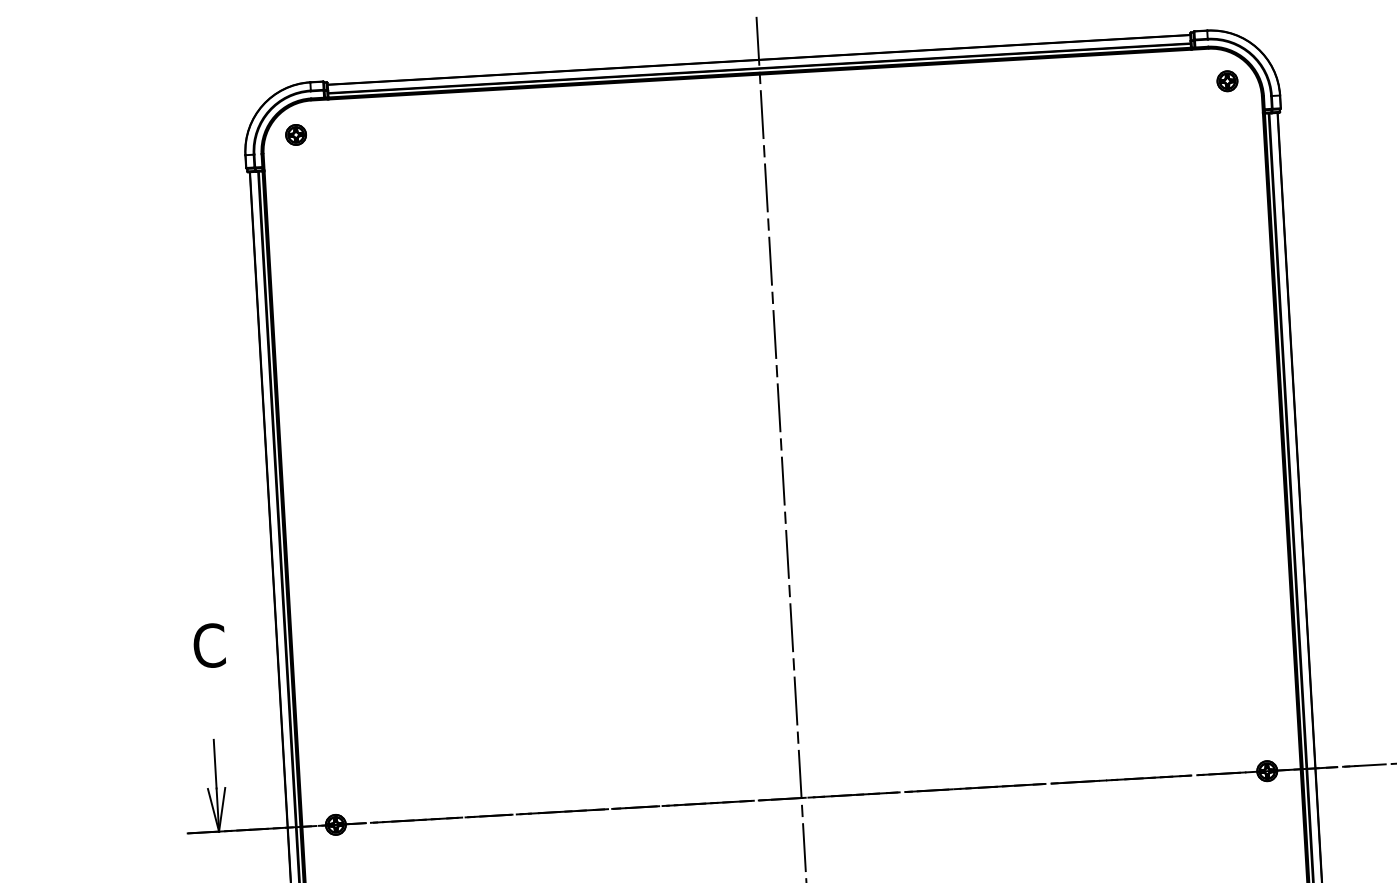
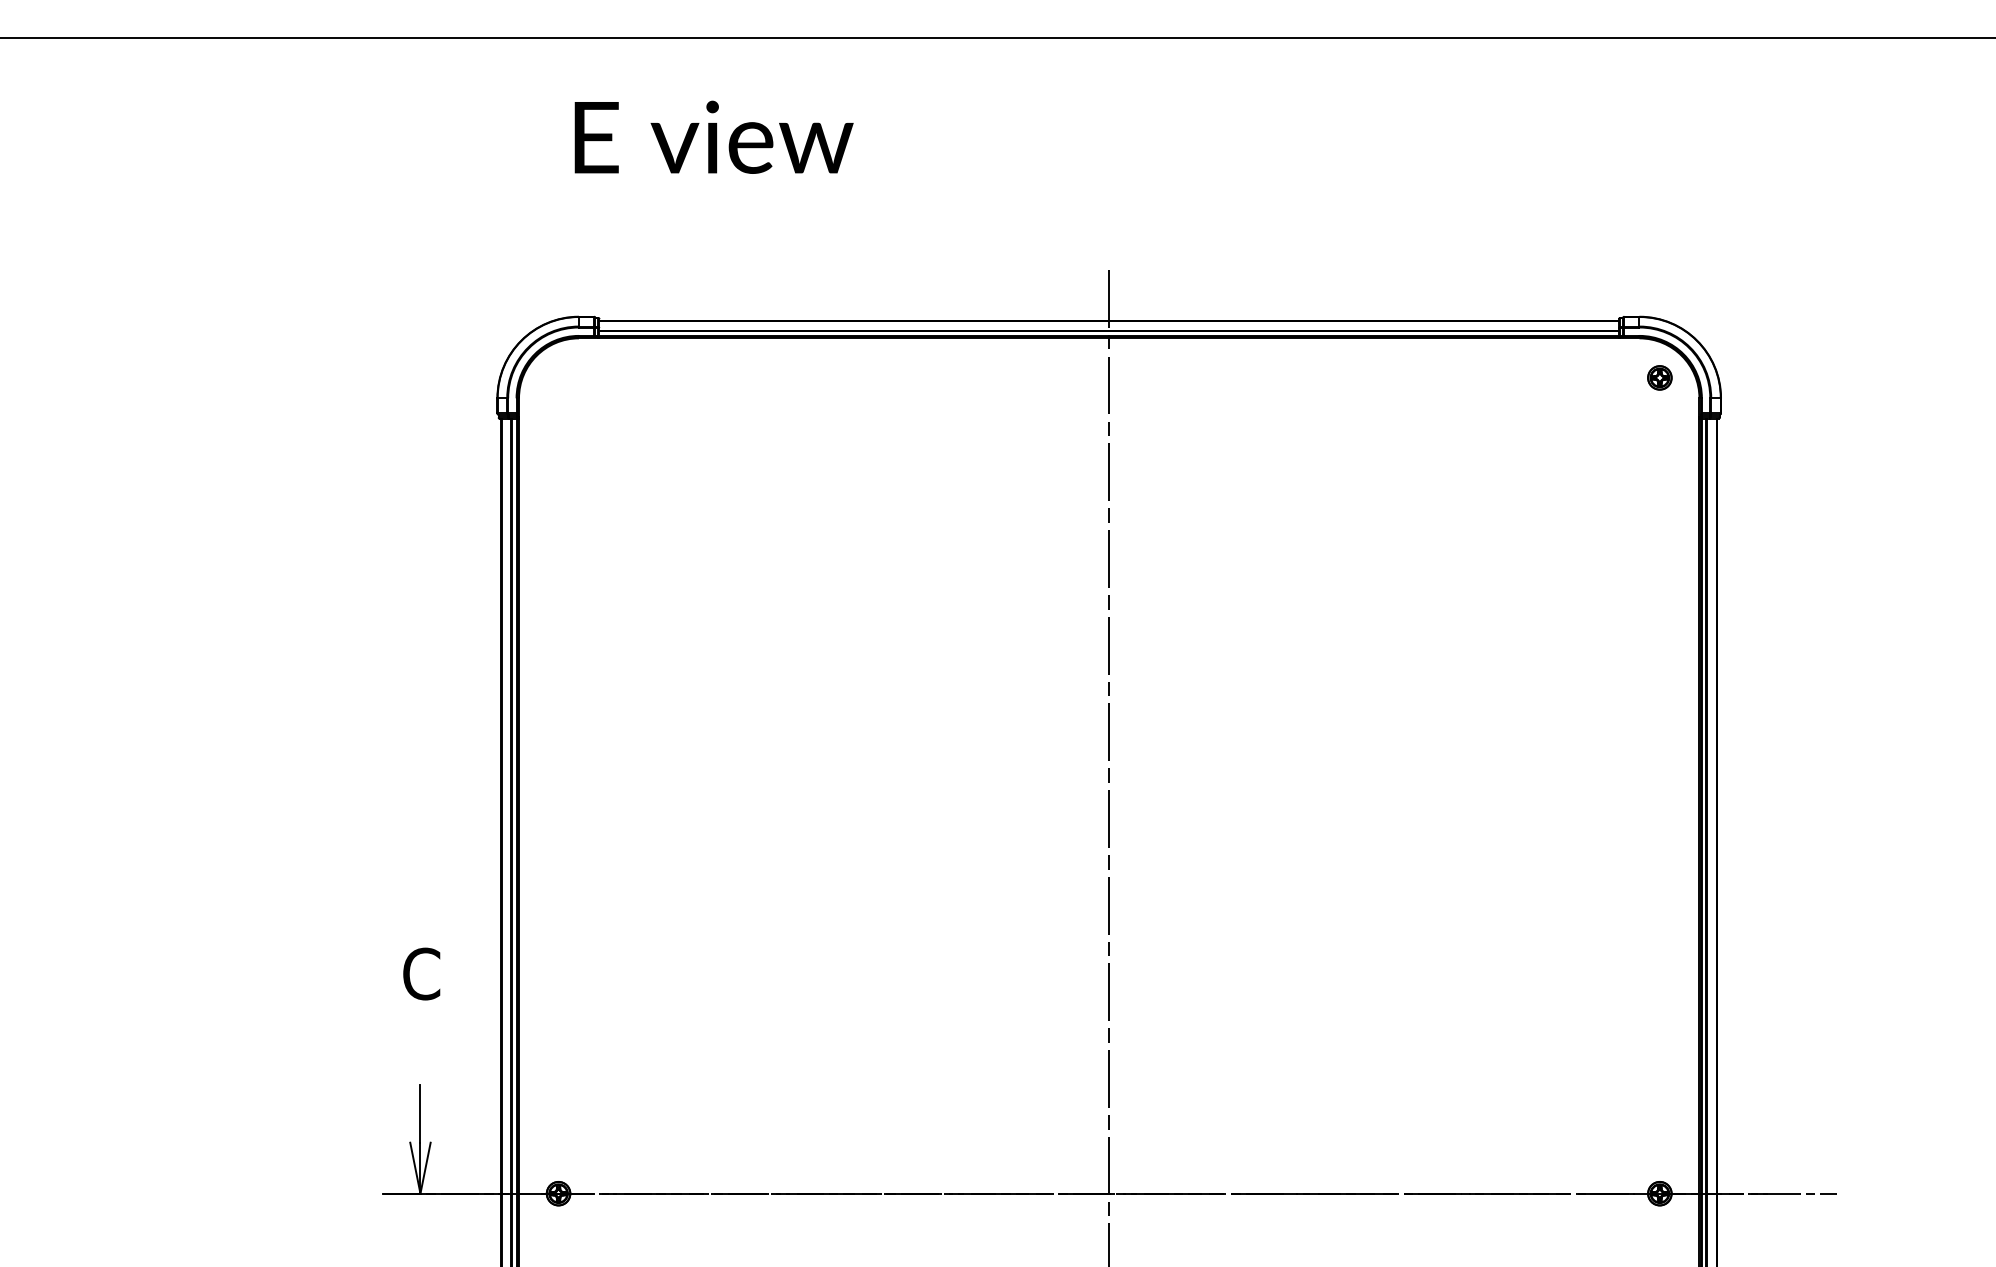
part: (296, 134) -> (558, 377), removed

